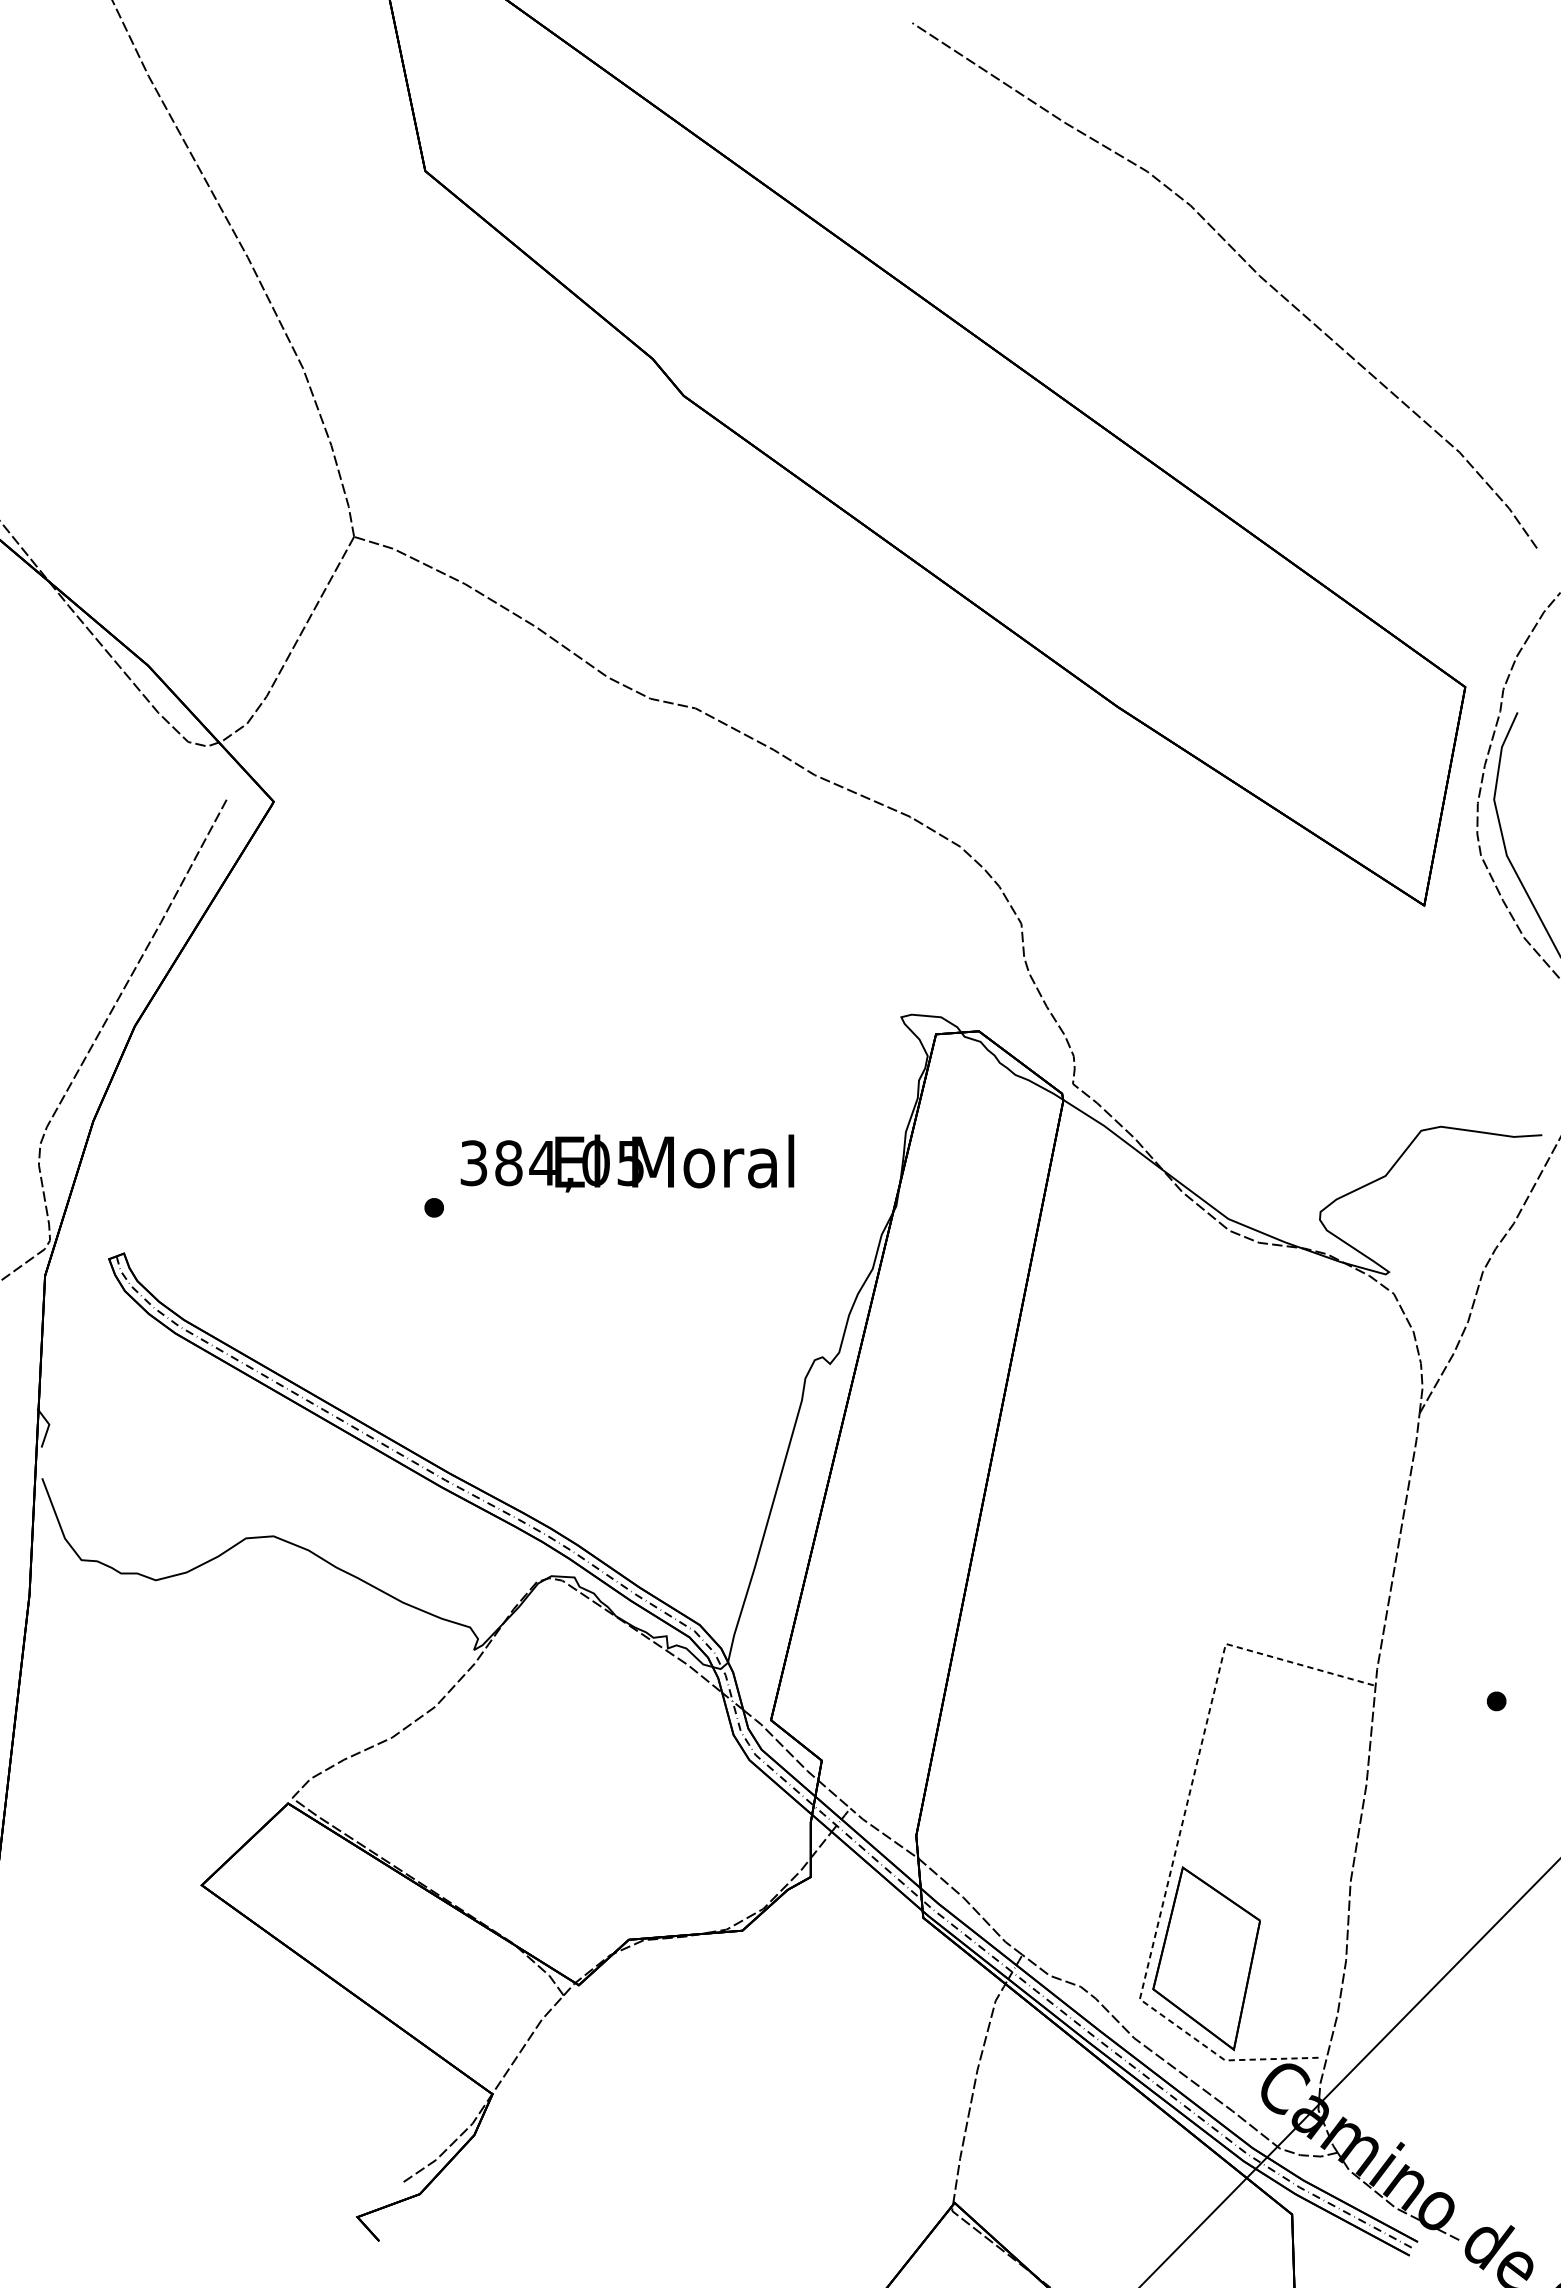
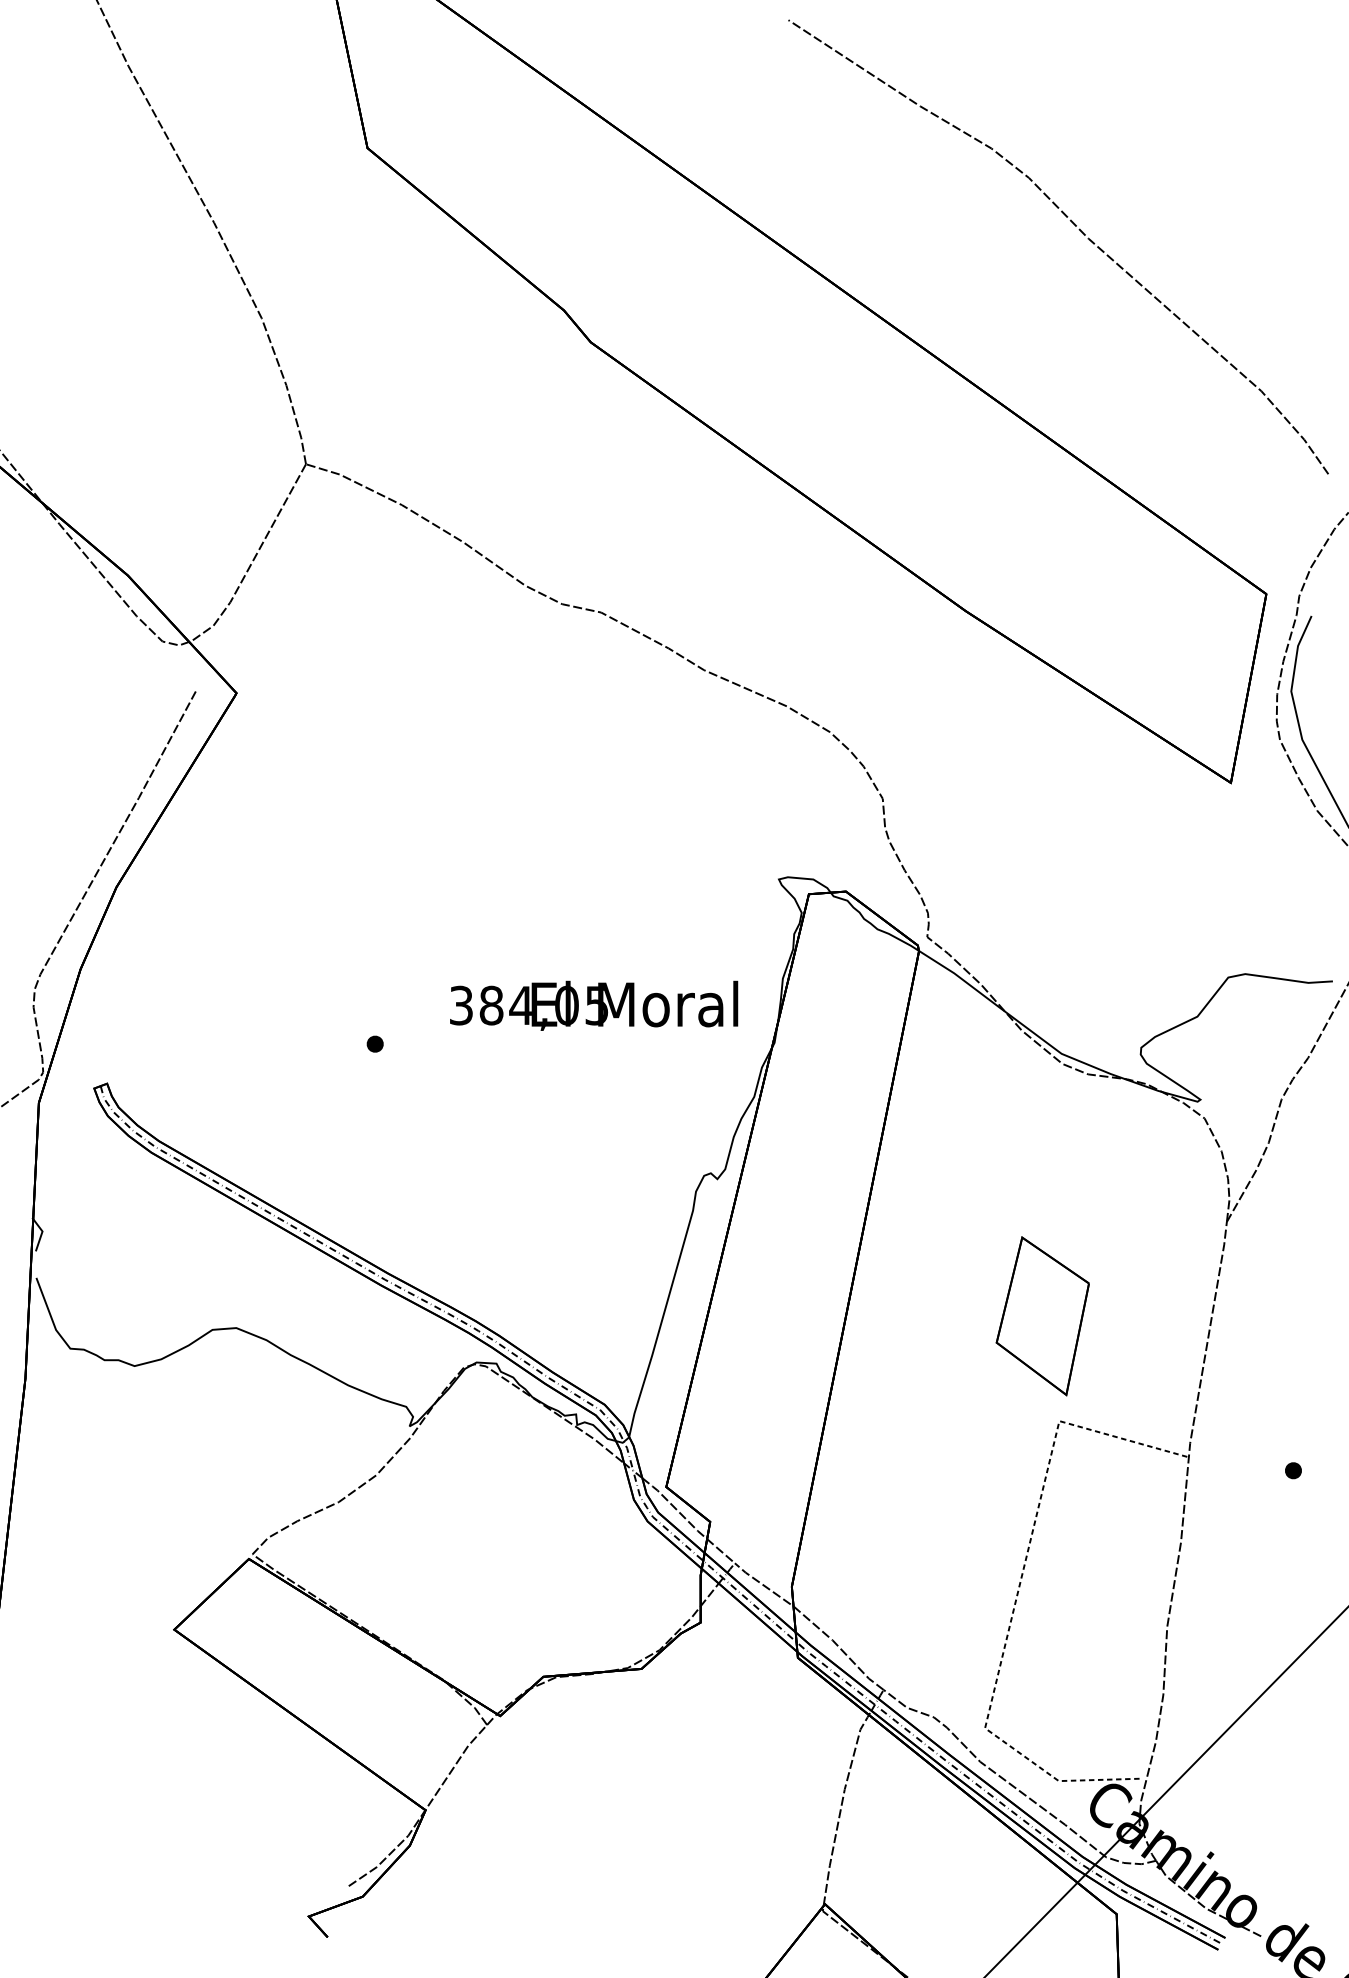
text: (627, 1163) -> (594, 1005), moved
part: (1206, 1958) -> (1042, 1316), moved

